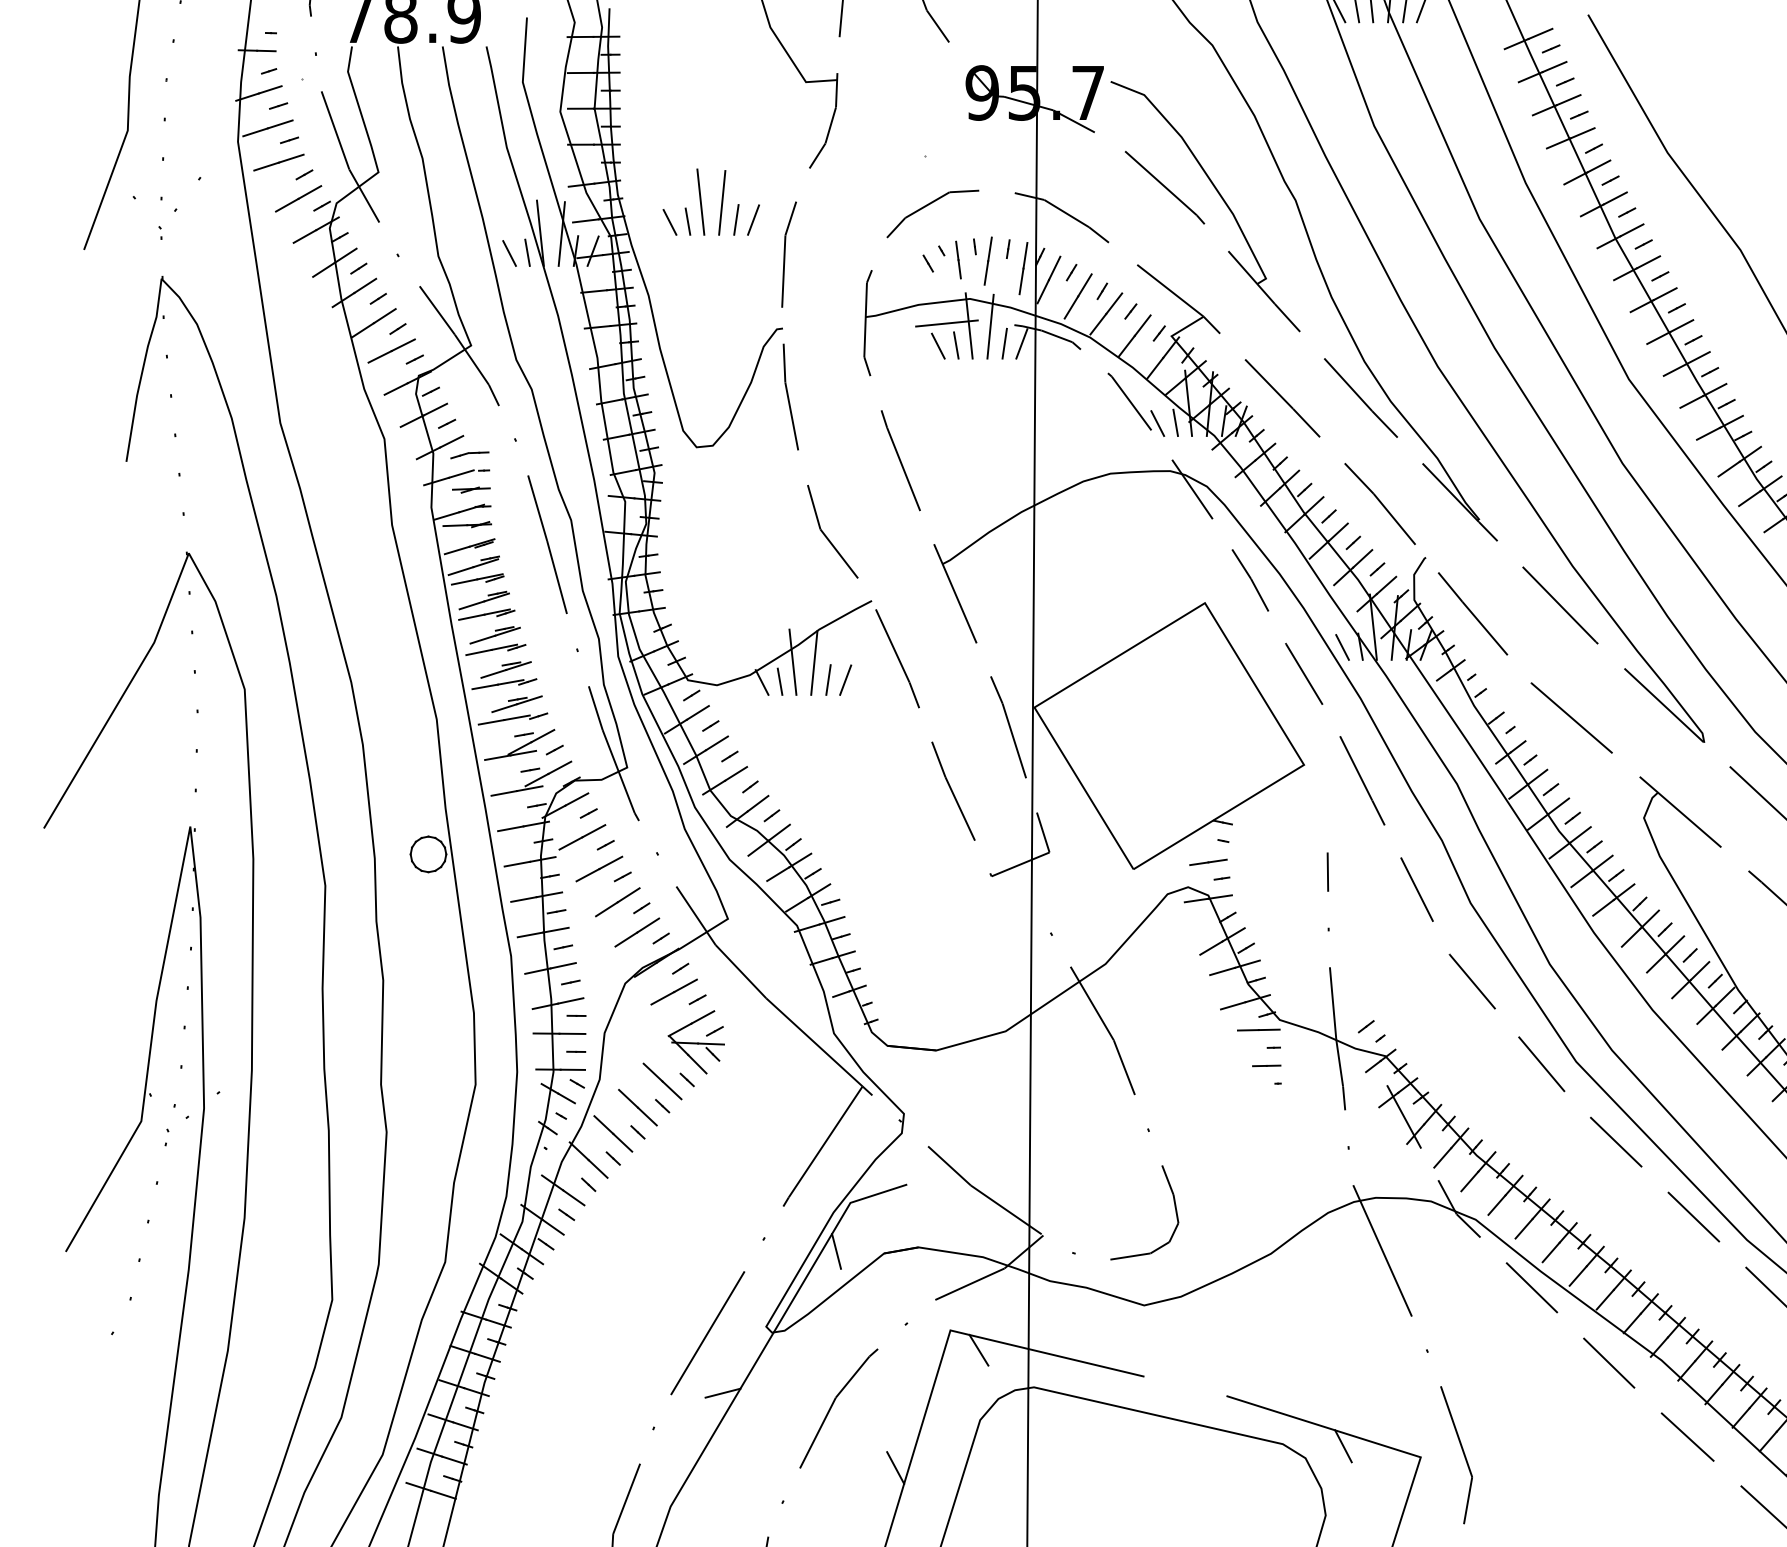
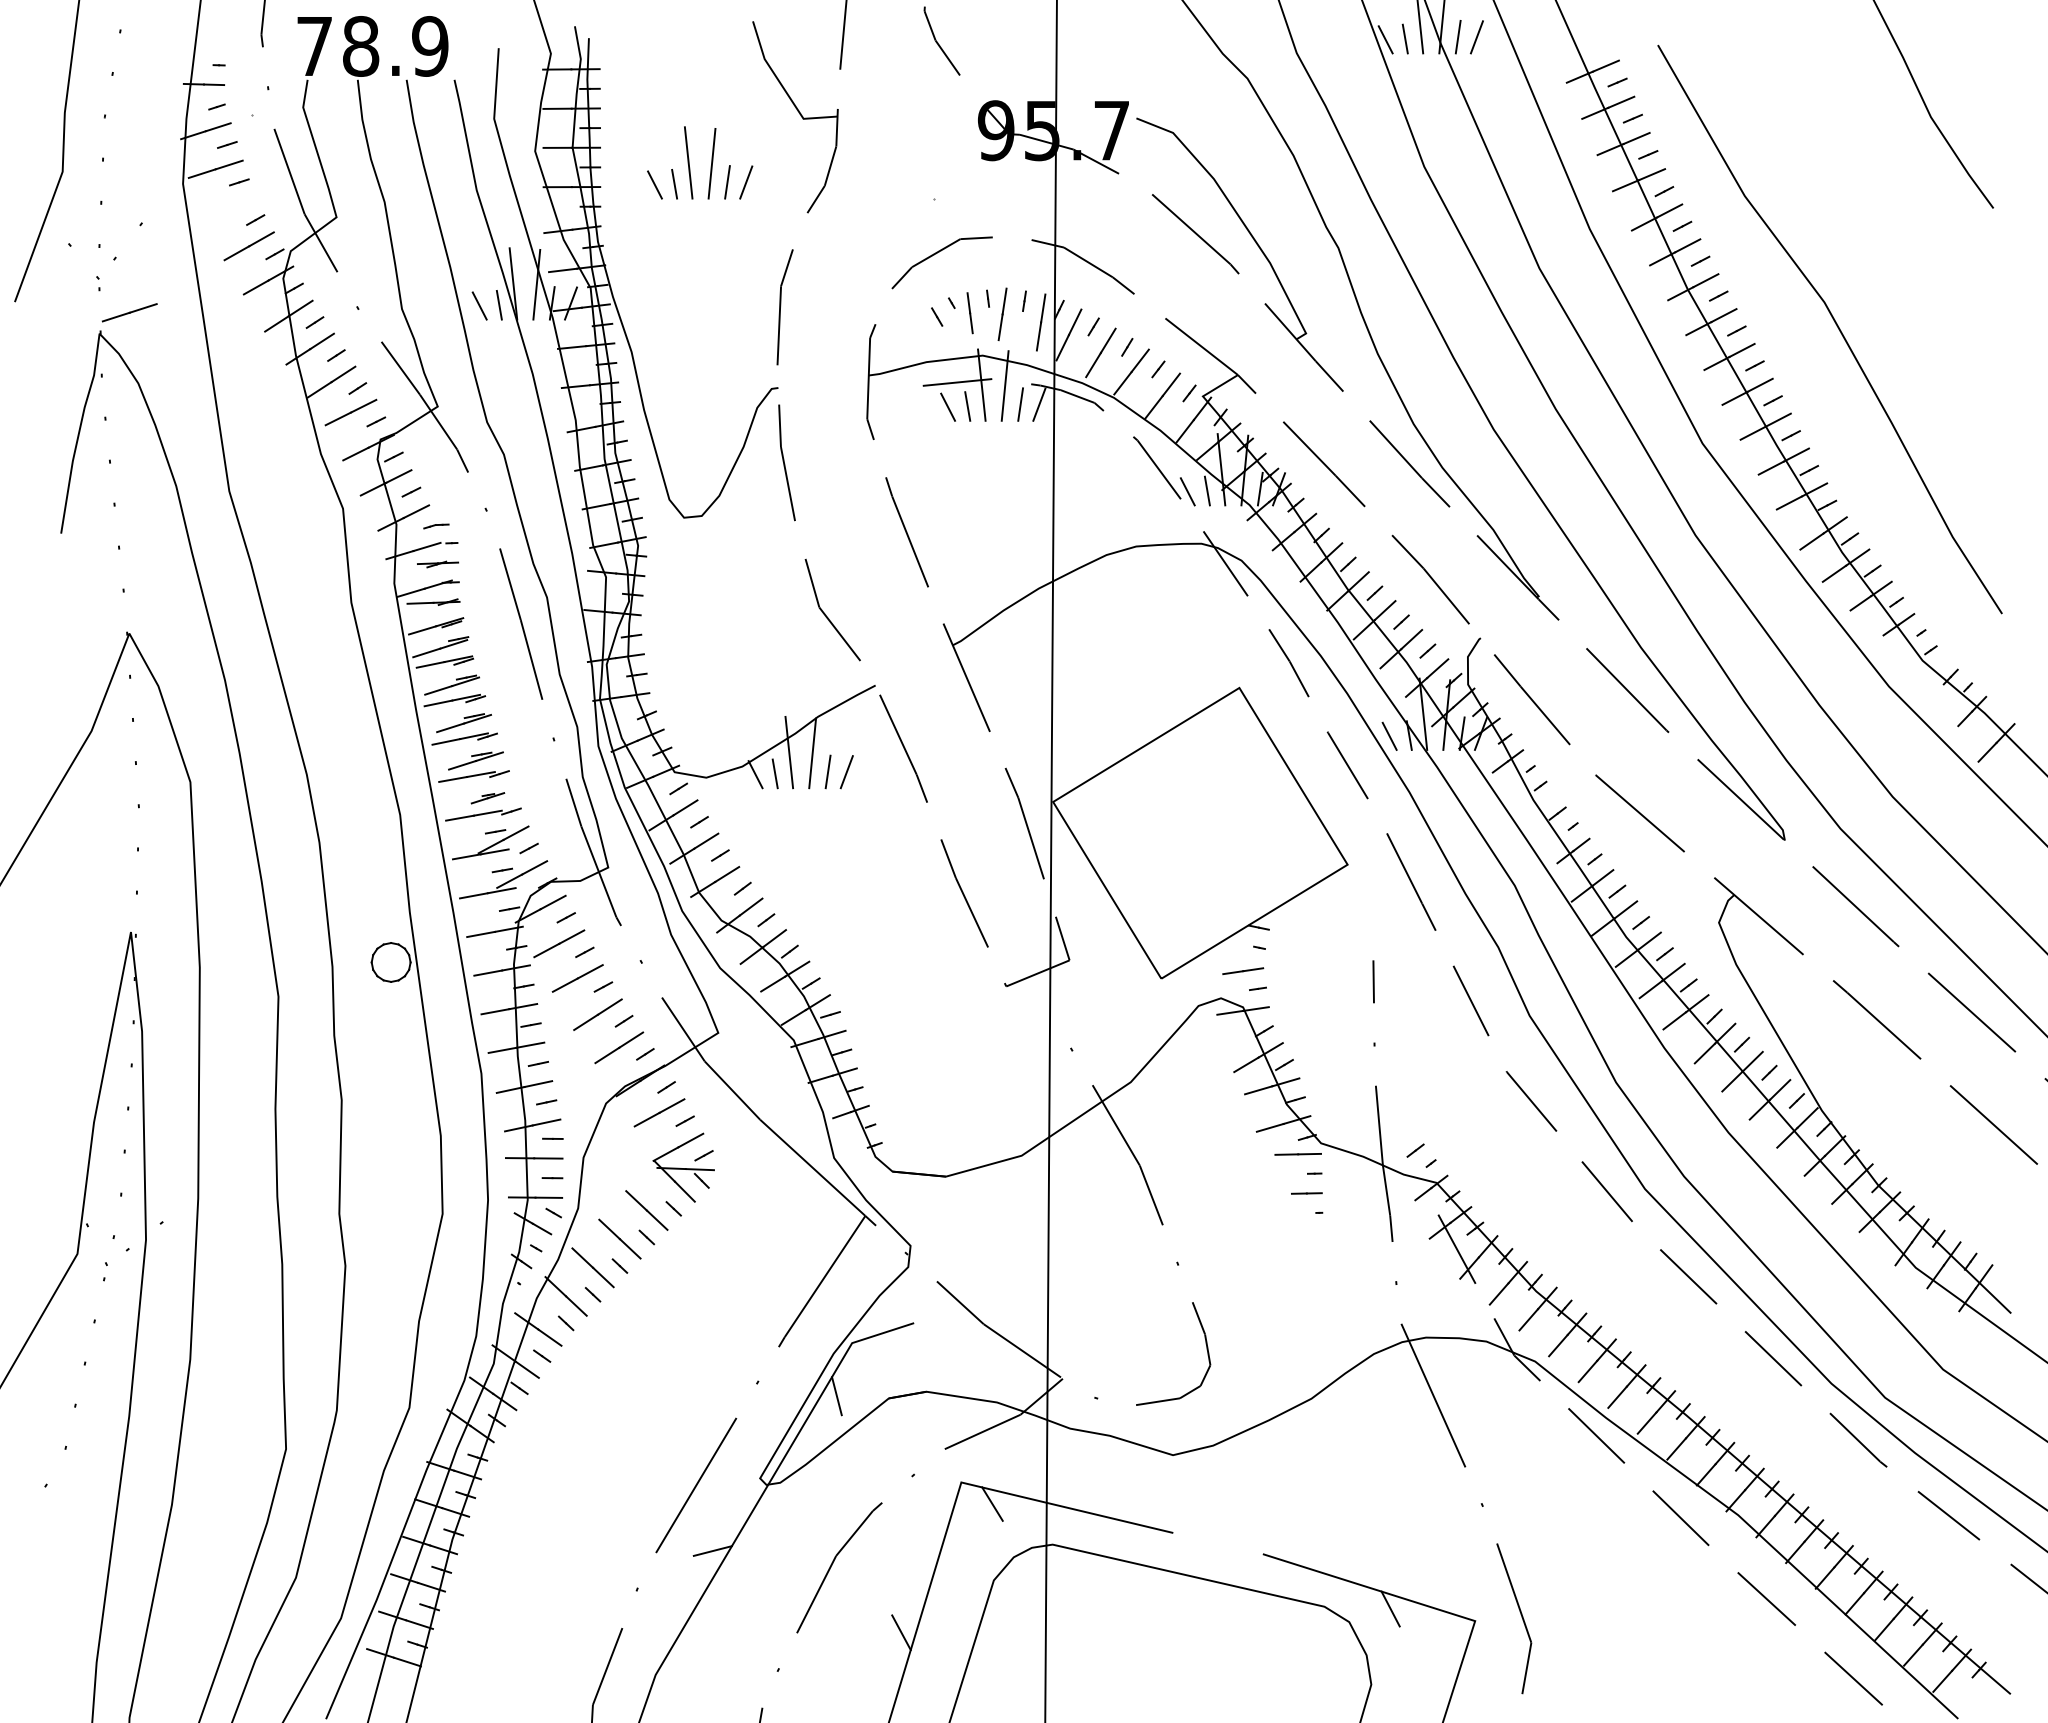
line: (278, 162) -> (129, 312), moved
part: (720, 205) -> (710, 166), moved
part: (470, 455) -> (436, 526), size x0.6
part: (516, 703) -> (487, 797), size x0.6

